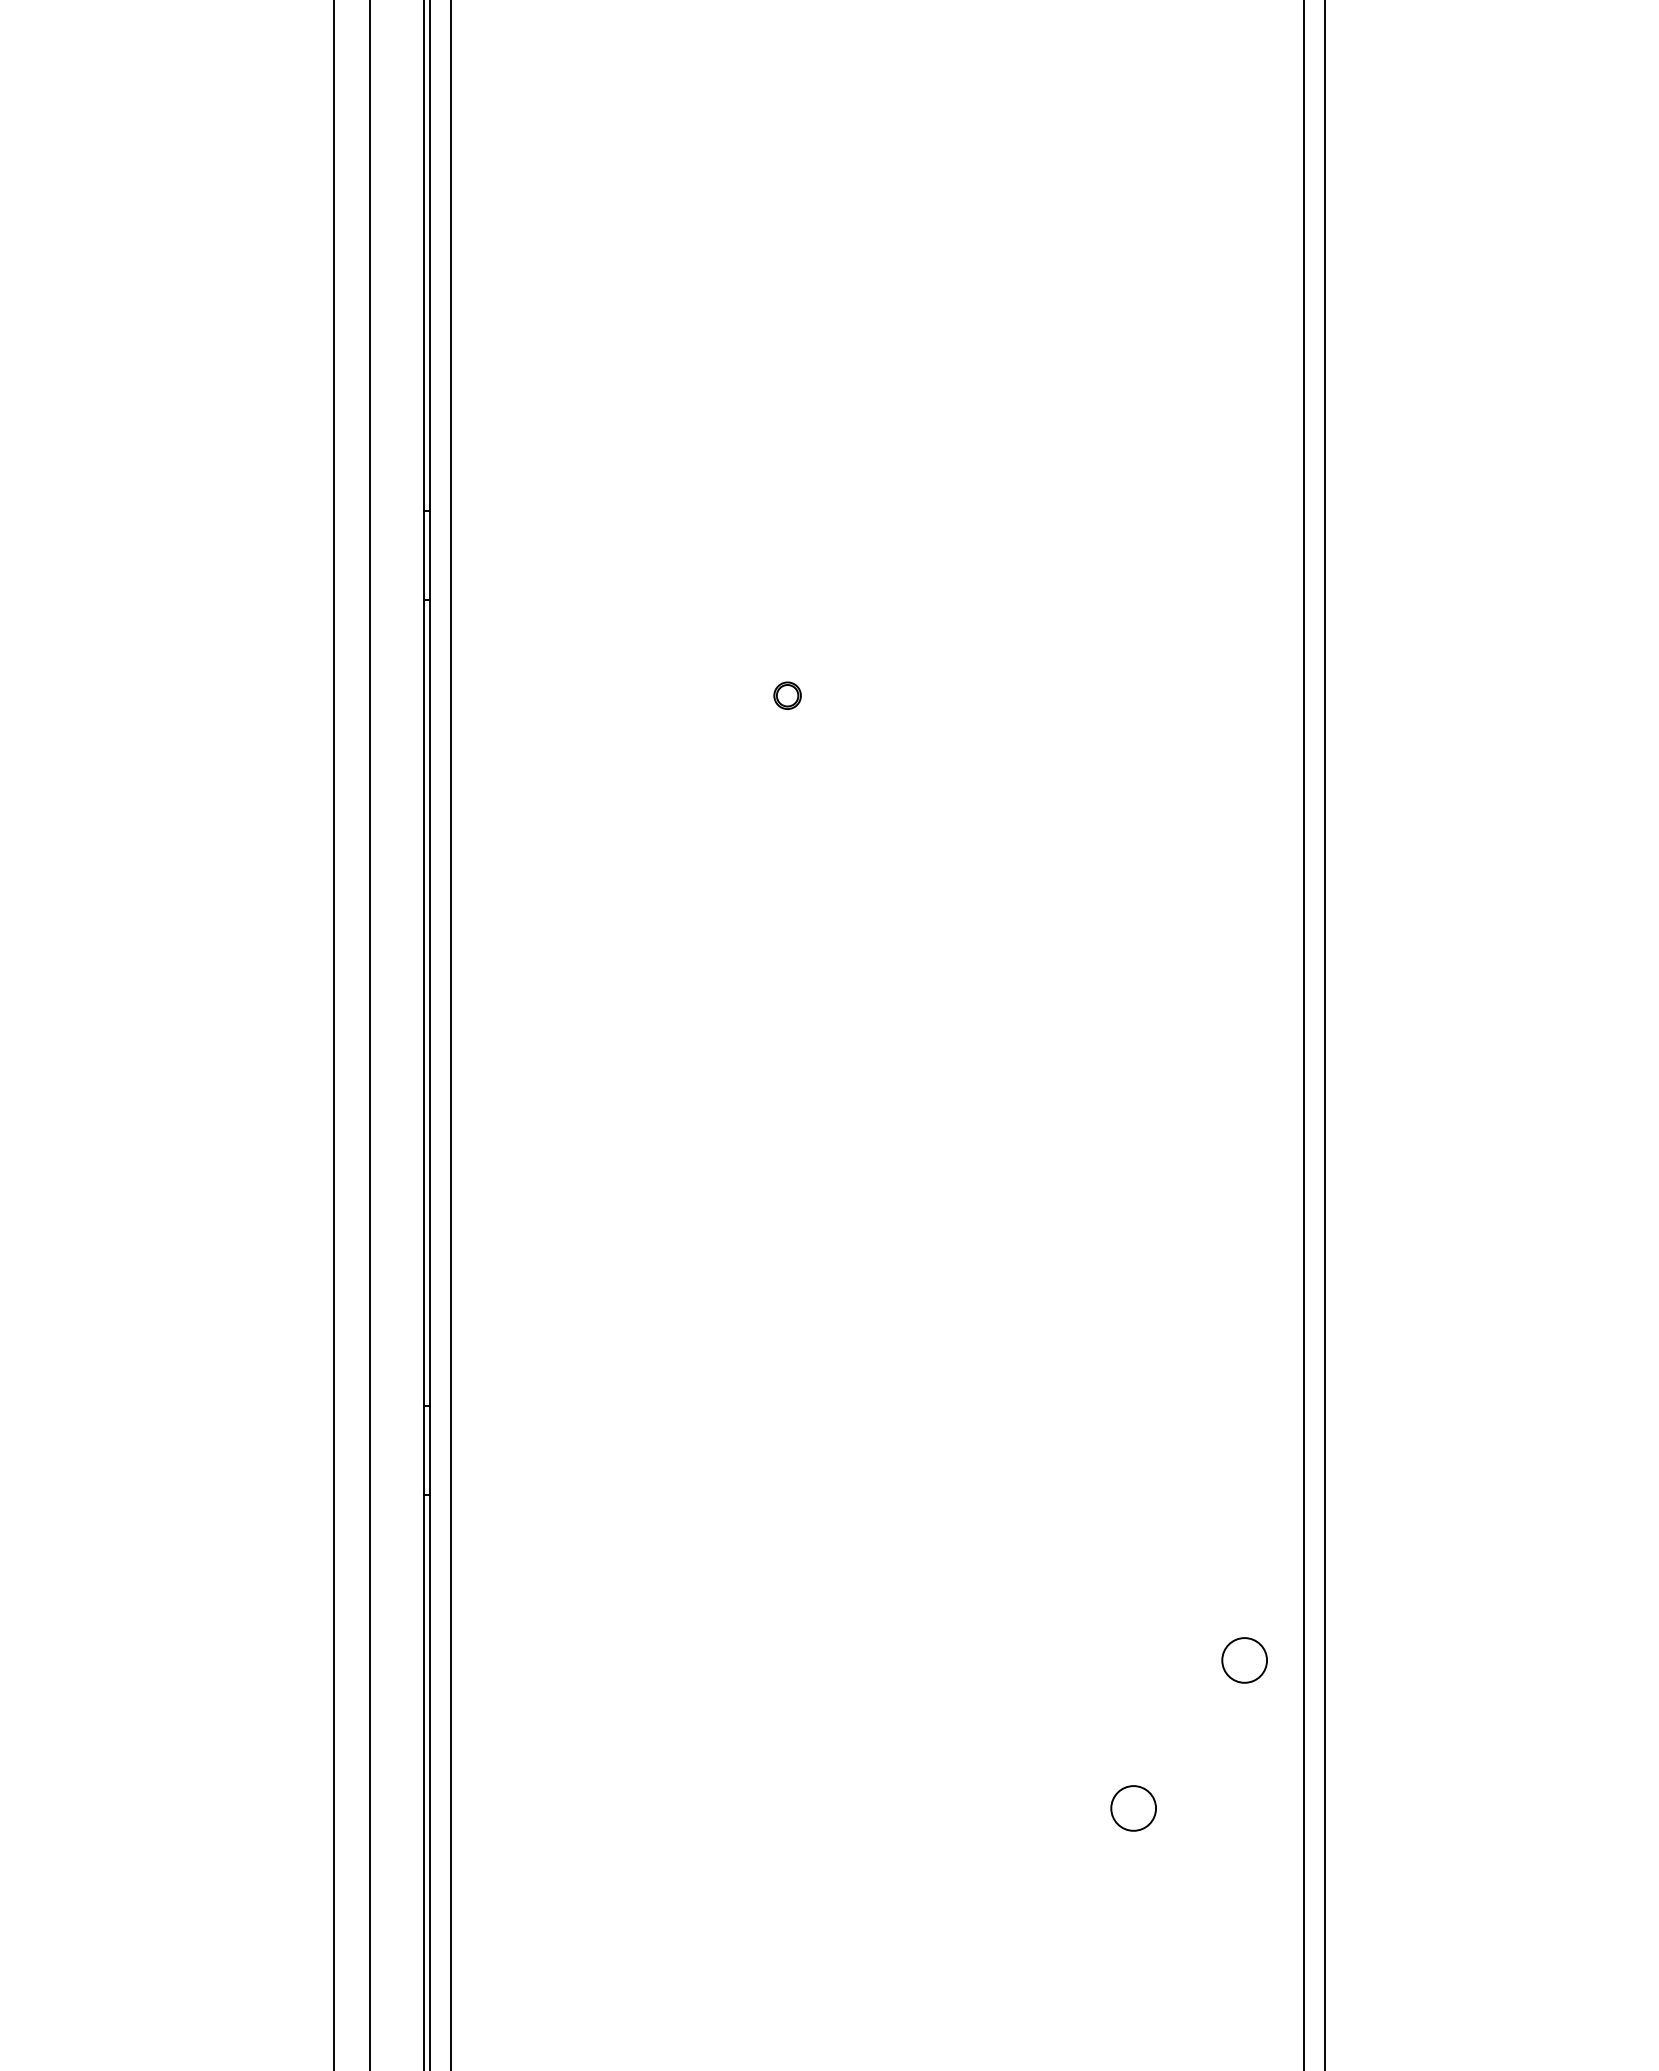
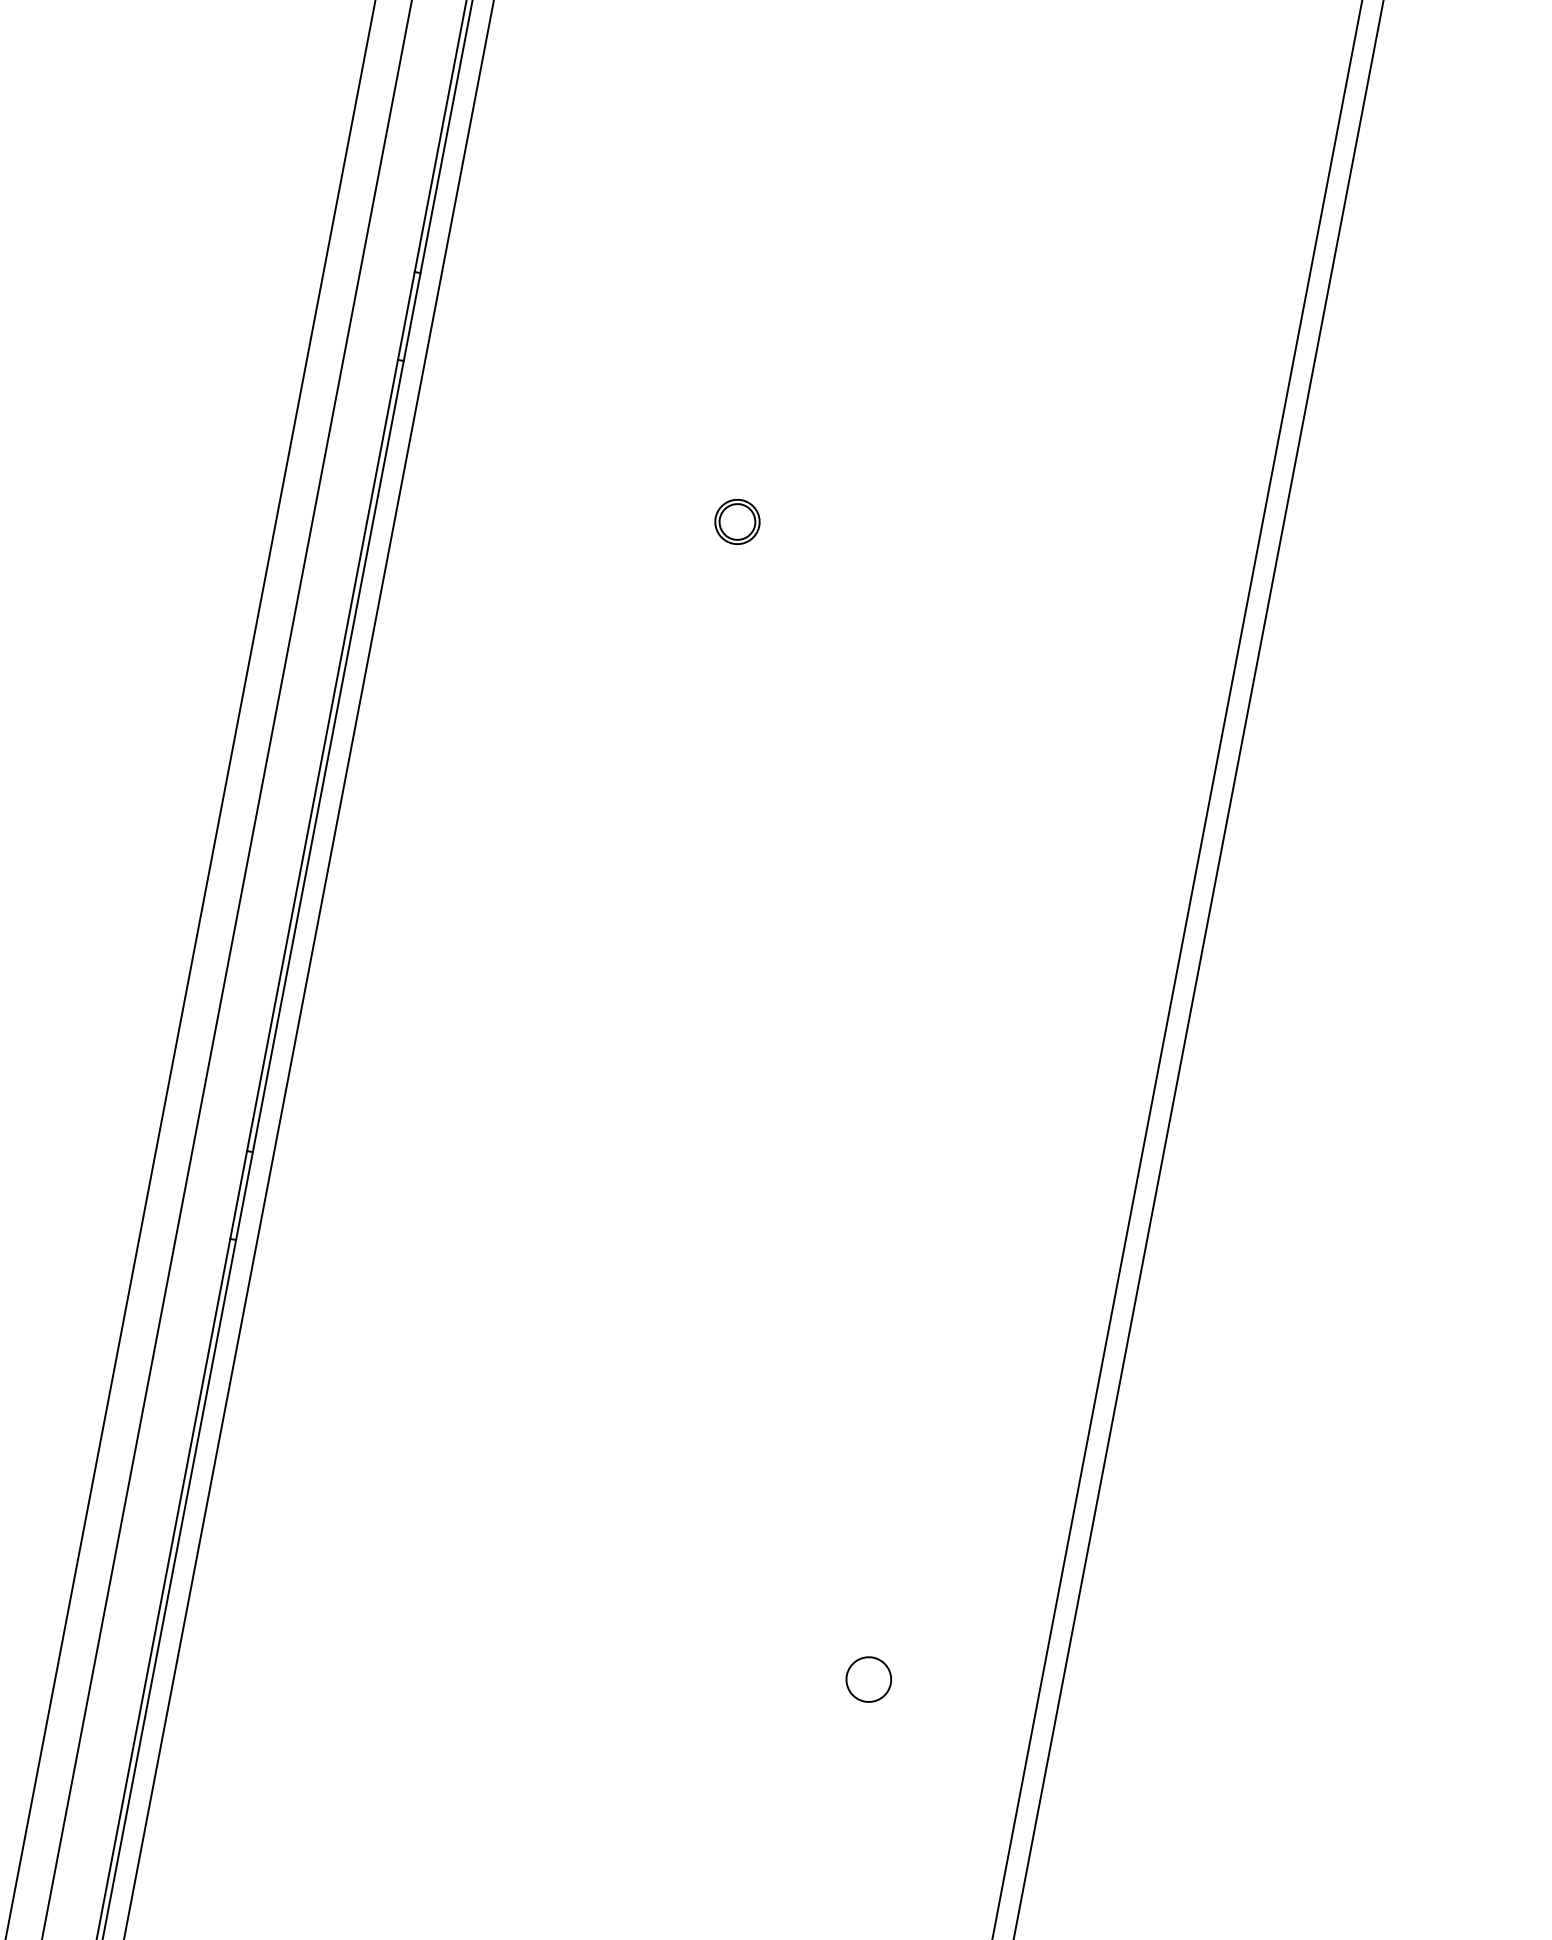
part: (787, 695) -> (737, 521), size x1.67
circle: (1244, 1660) -> (1005, 1555), removed

